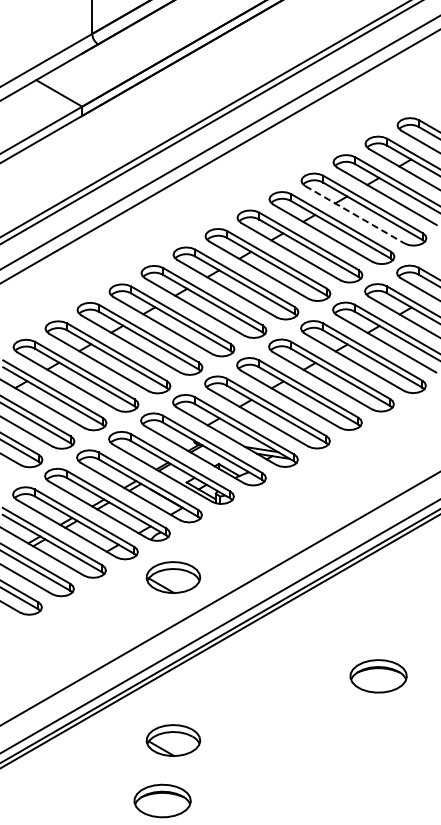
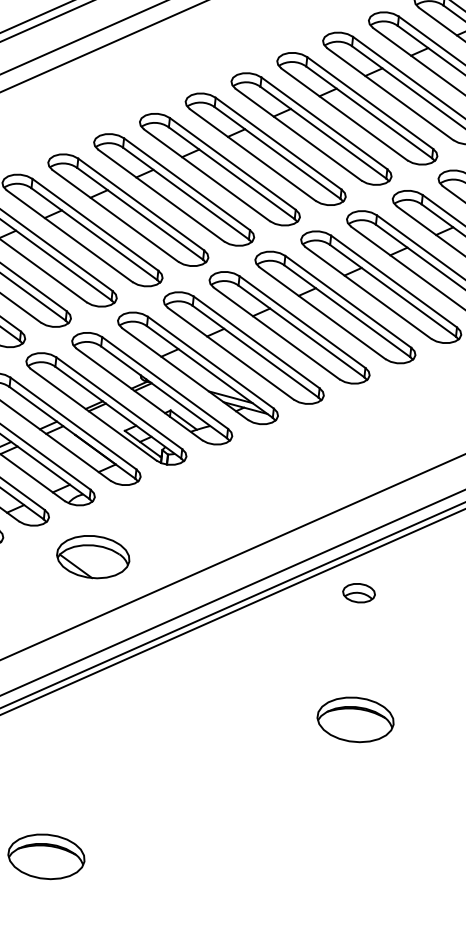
line: (355, 215) -> (390, 95), dashed -> solid
part: (370, 582) -> (358, 592), added
part: (173, 740) -> (69, 776), removed

